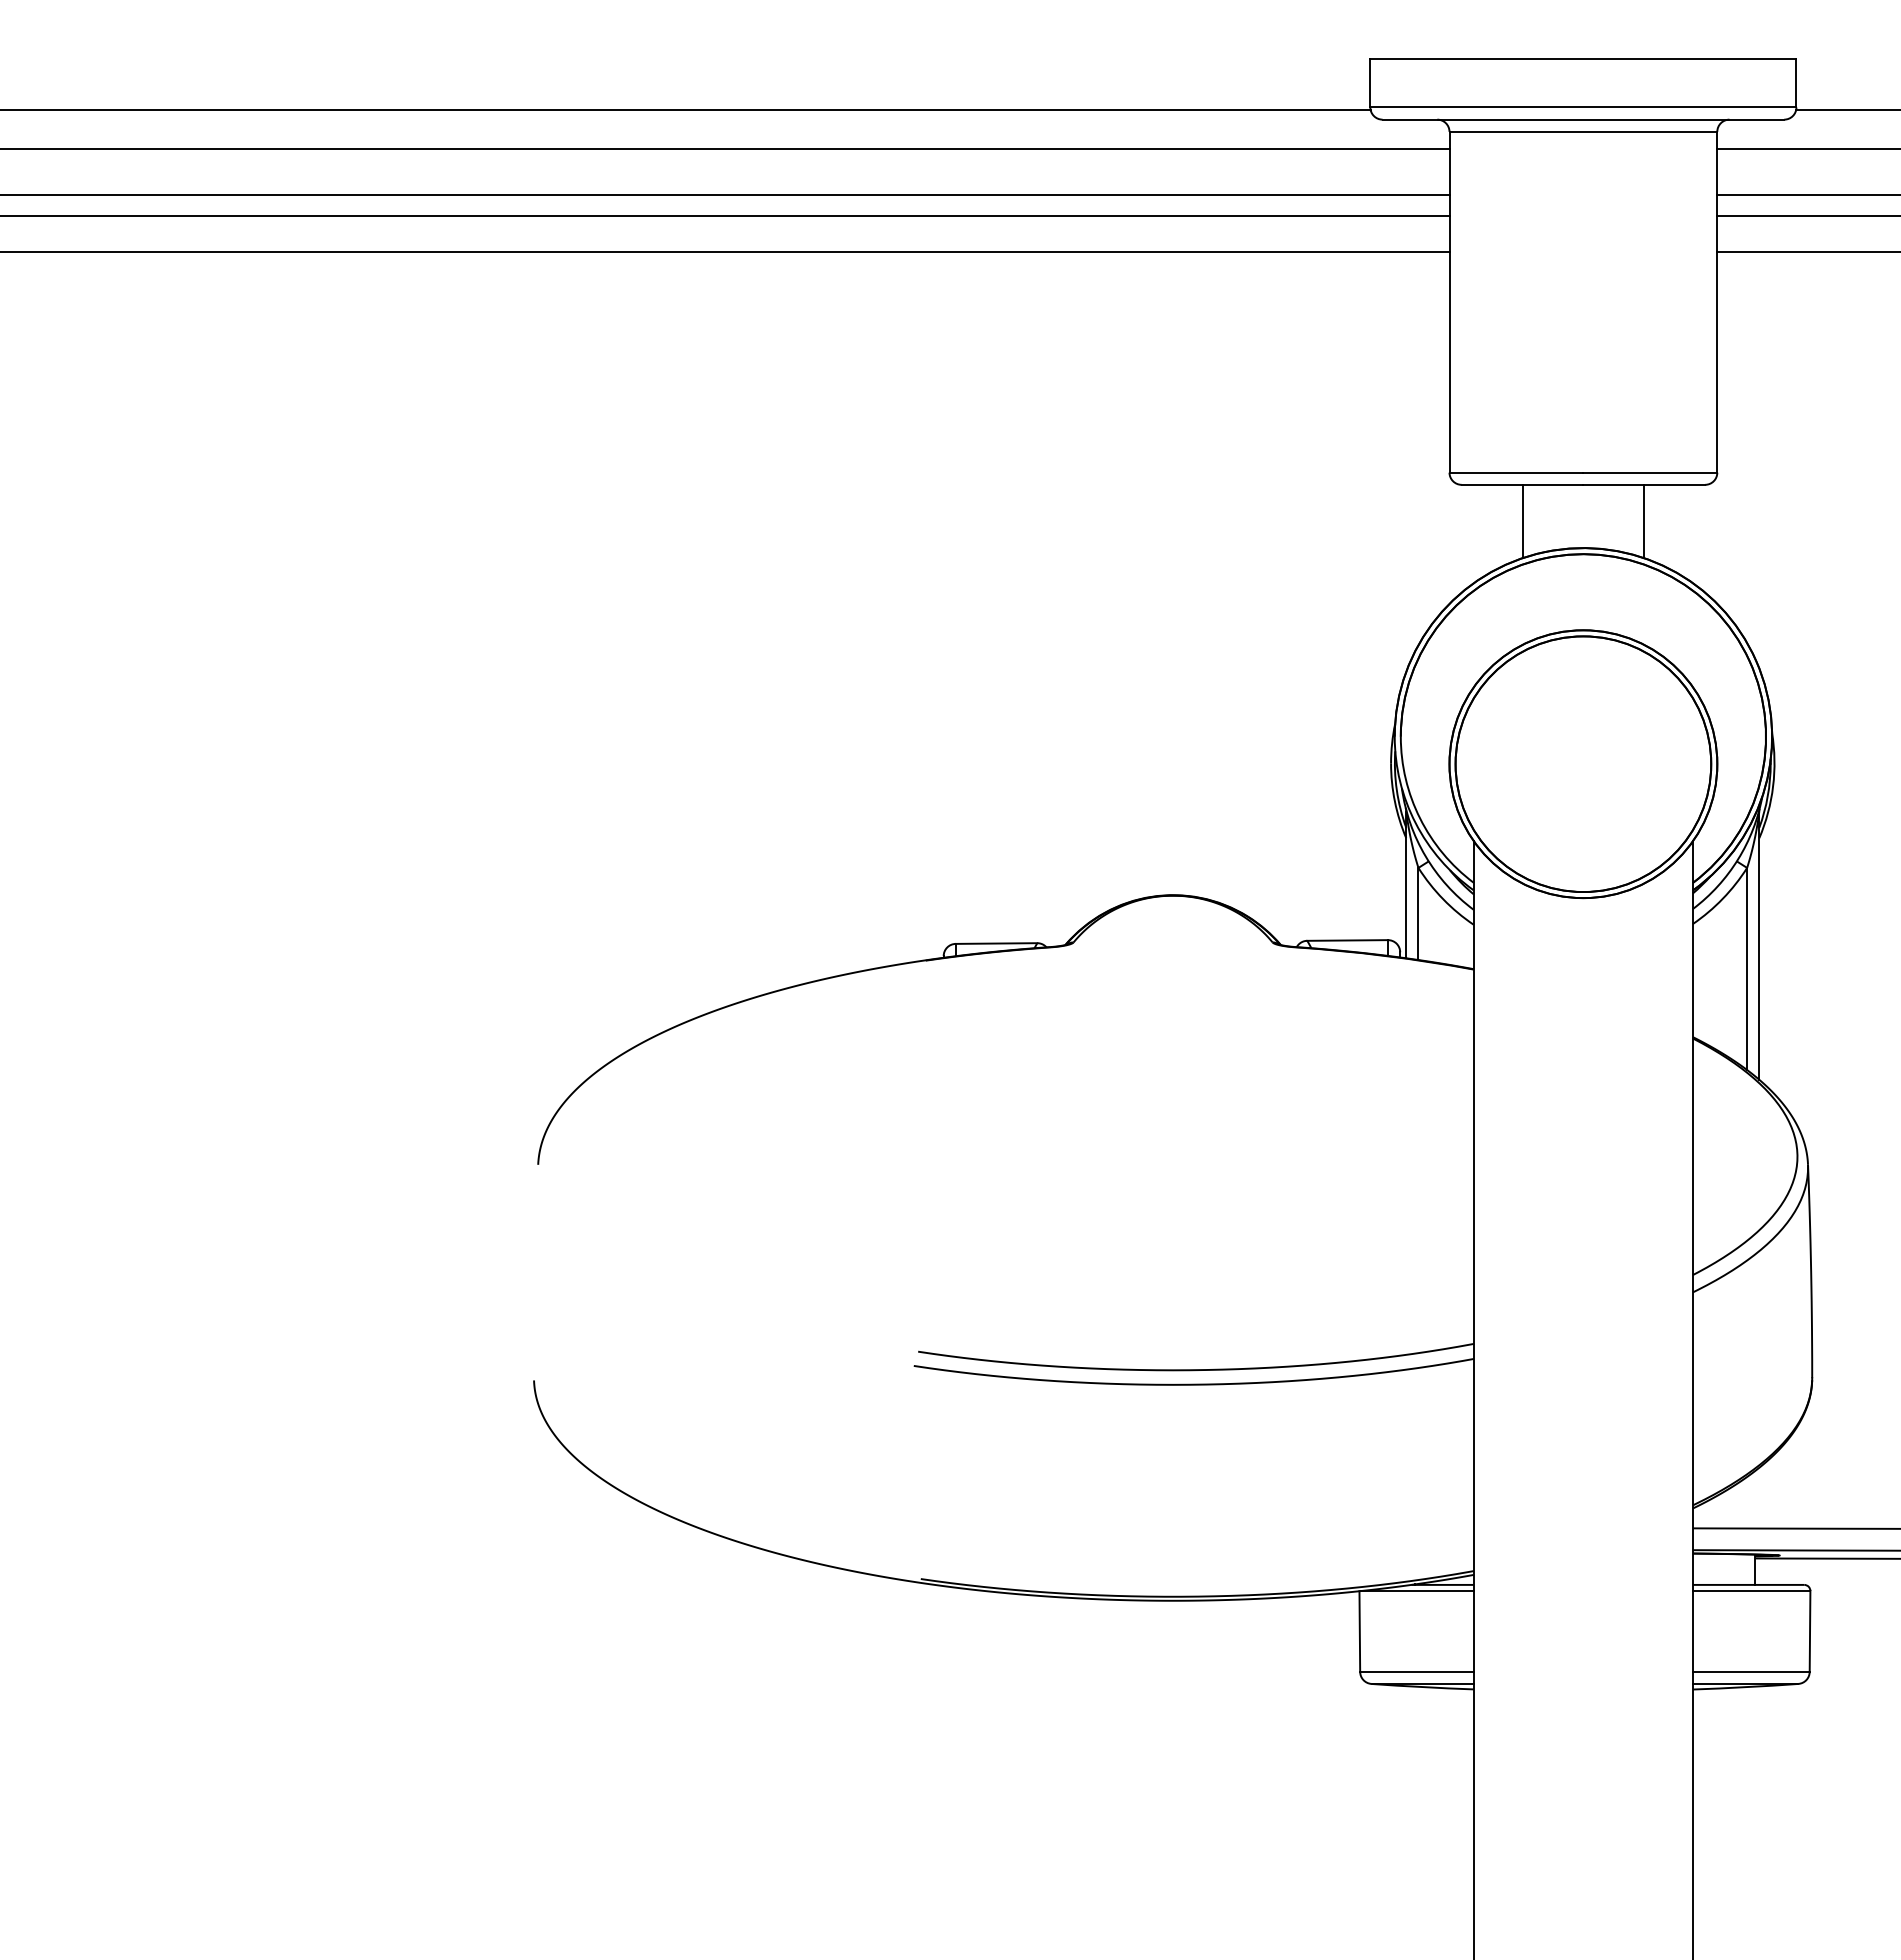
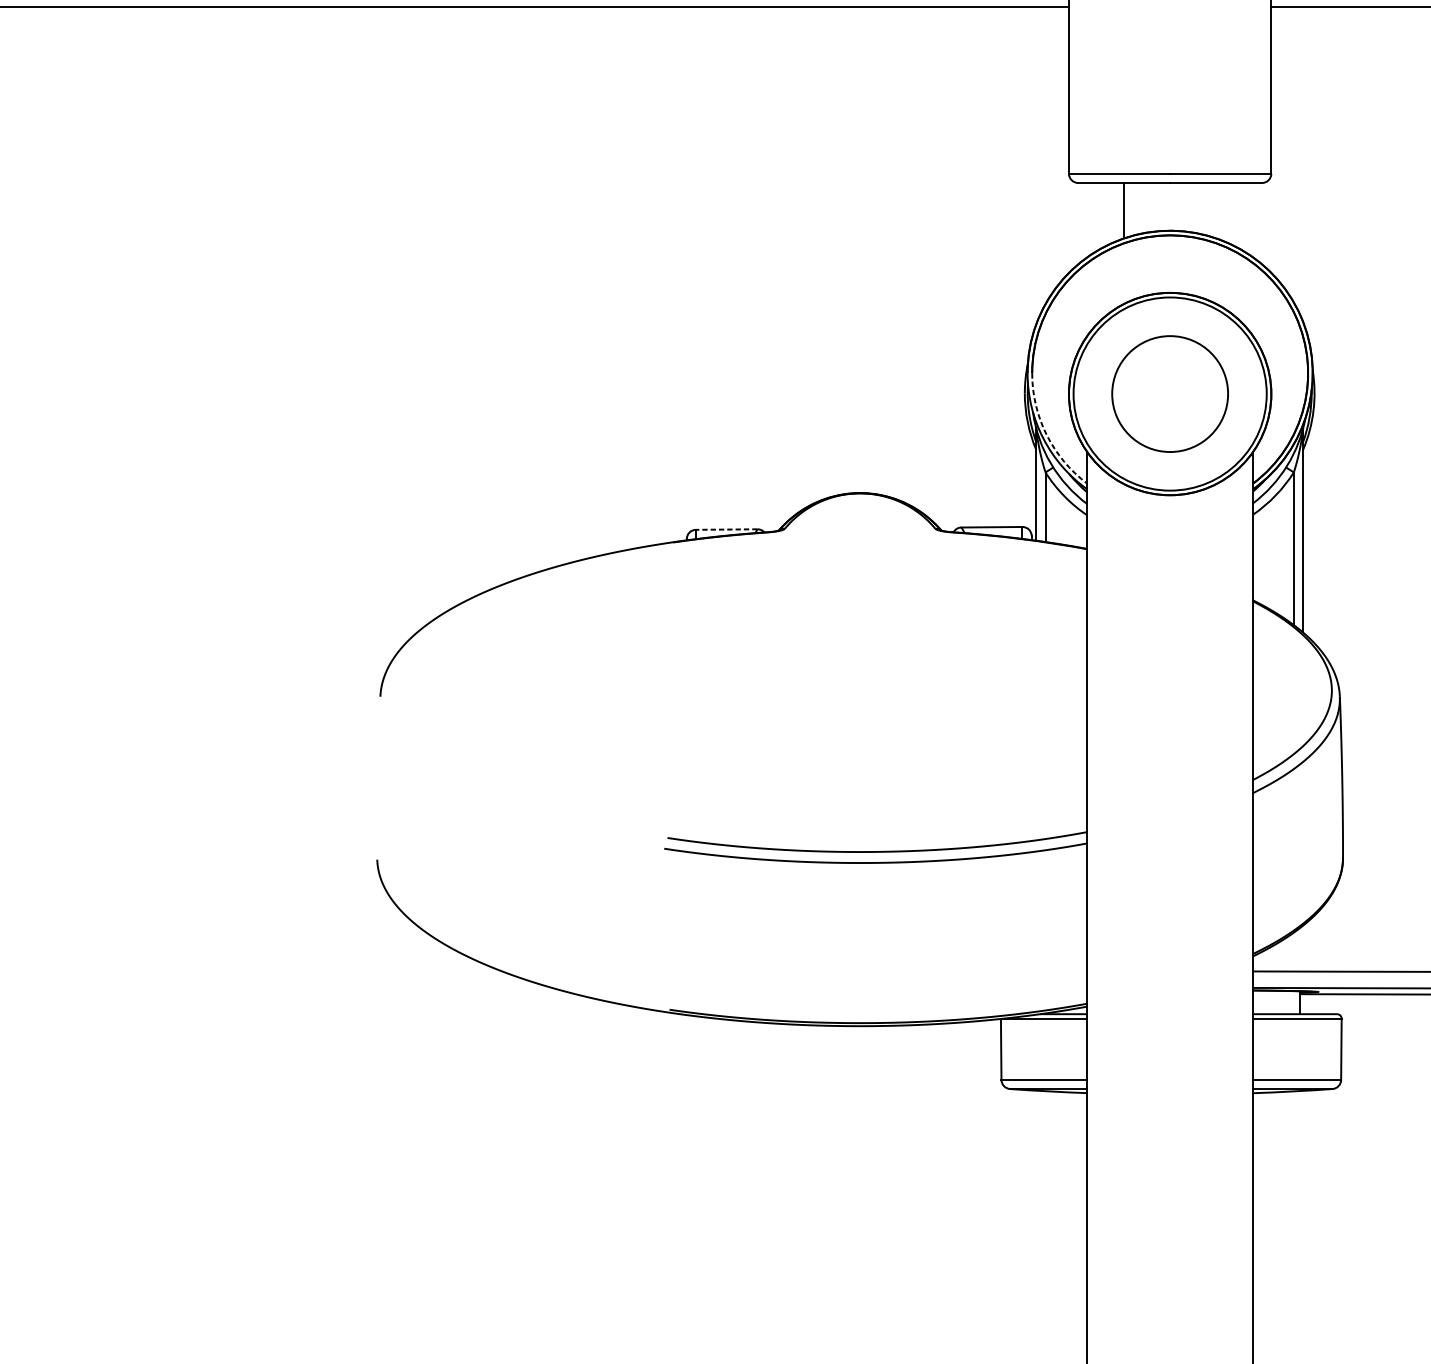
line: (1644, 521) -> (1216, 210), removed
circle: (1583, 764) -> (1170, 394), size x0.6
arc: (1420, 818) -> (1047, 435), solid -> dashed
line: (996, 943) -> (726, 529), solid -> dashed

